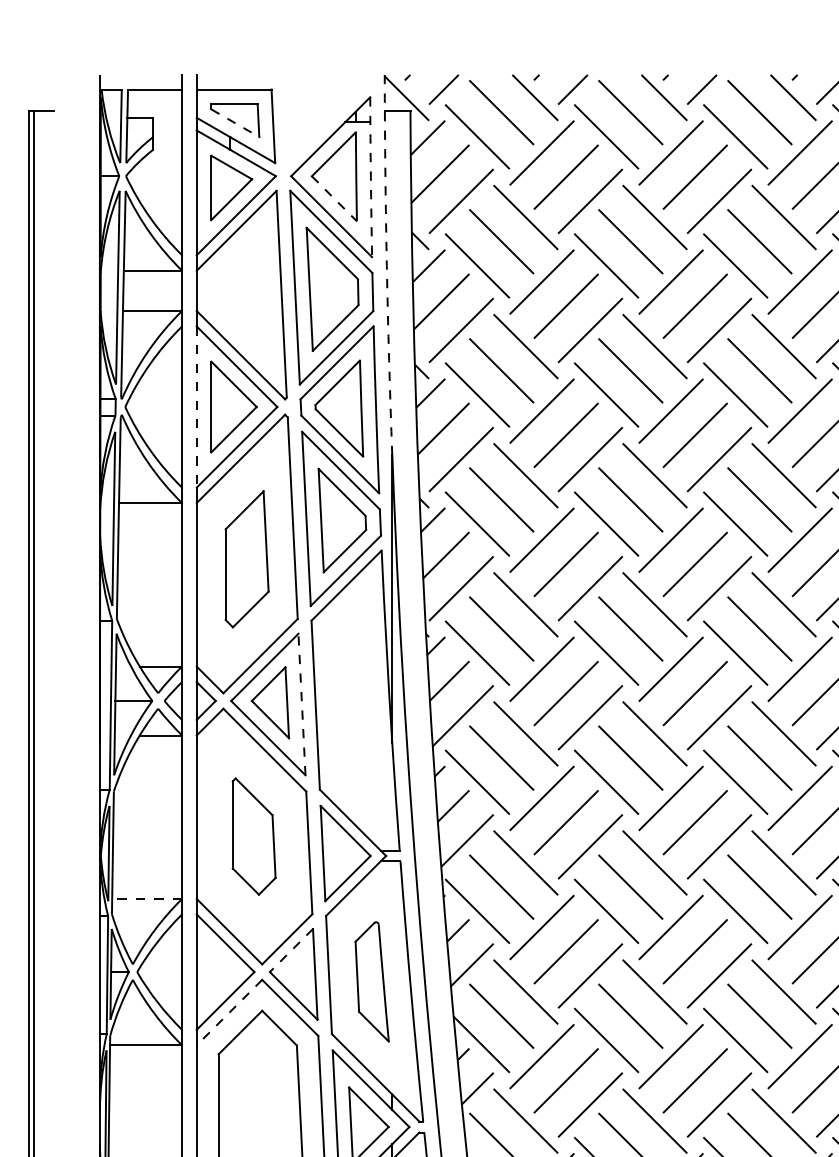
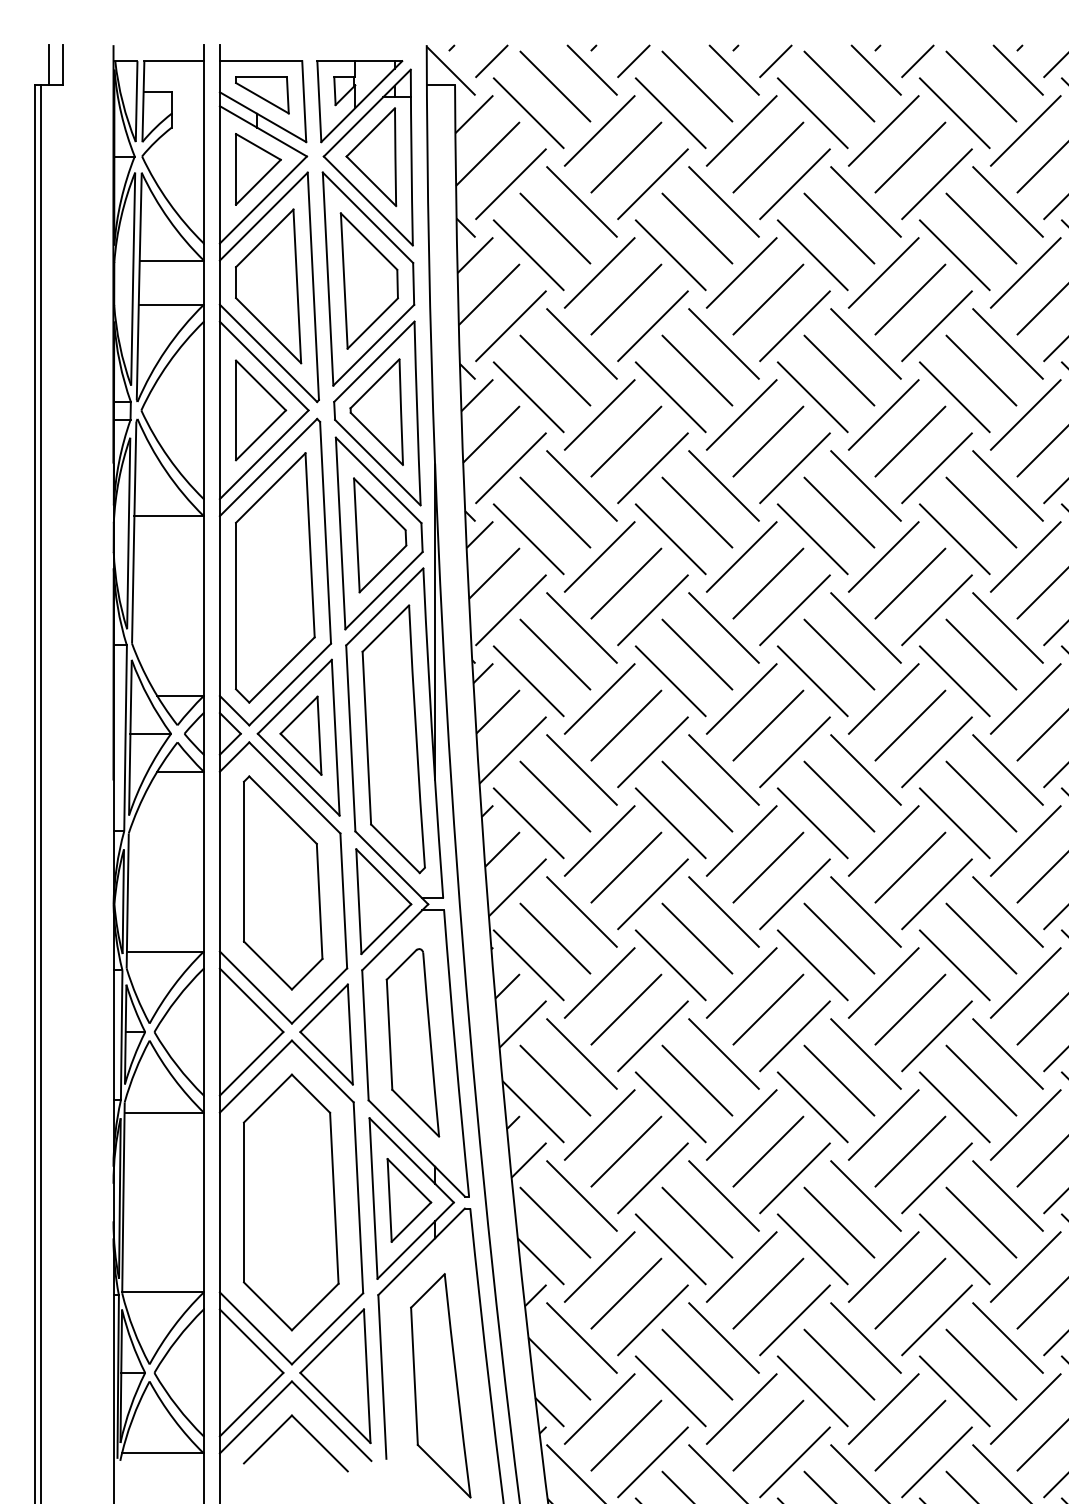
line: (41, 93) -> (49, 65), added
line: (54, 93) -> (63, 65), added
line: (235, 123) -> (262, 98), dashed -> solid
part: (323, 126) -> (359, 101), added
arc: (370, 177) -> (411, 157), dashed -> solid
line: (334, 198) -> (371, 181), dashed -> solid
arc: (387, 265) -> (429, 254), dashed -> solid
part: (240, 294) -> (268, 286), added
line: (196, 407) -> (219, 410), dashed -> solid
part: (247, 558) -> (275, 577), size x1.67
line: (301, 704) -> (335, 737), dashed -> solid
part: (354, 706) -> (393, 739), added
part: (253, 836) -> (282, 882), size x1.67
line: (147, 898) -> (165, 951), dashed -> solid
line: (291, 950) -> (324, 1008), dashed -> solid
part: (371, 981) -> (412, 1042), size x1.43
line: (229, 1012) -> (255, 1076), dashed -> solid

